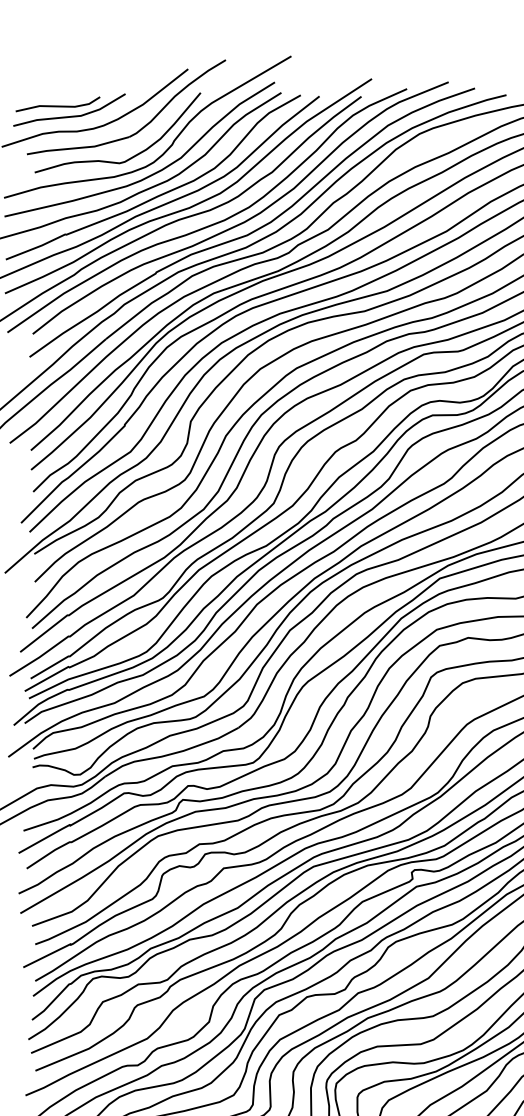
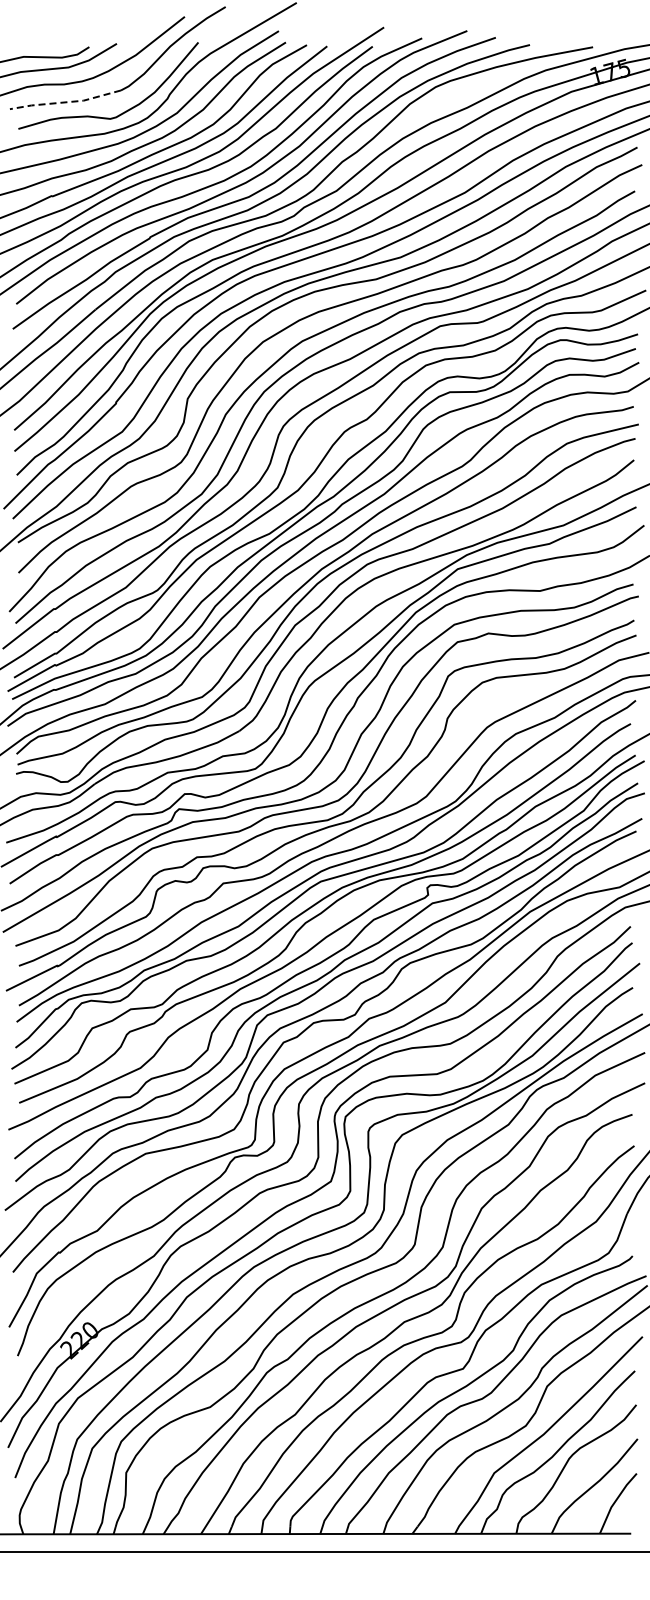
line: (78, 148) -> (65, 102), solid -> dashed

